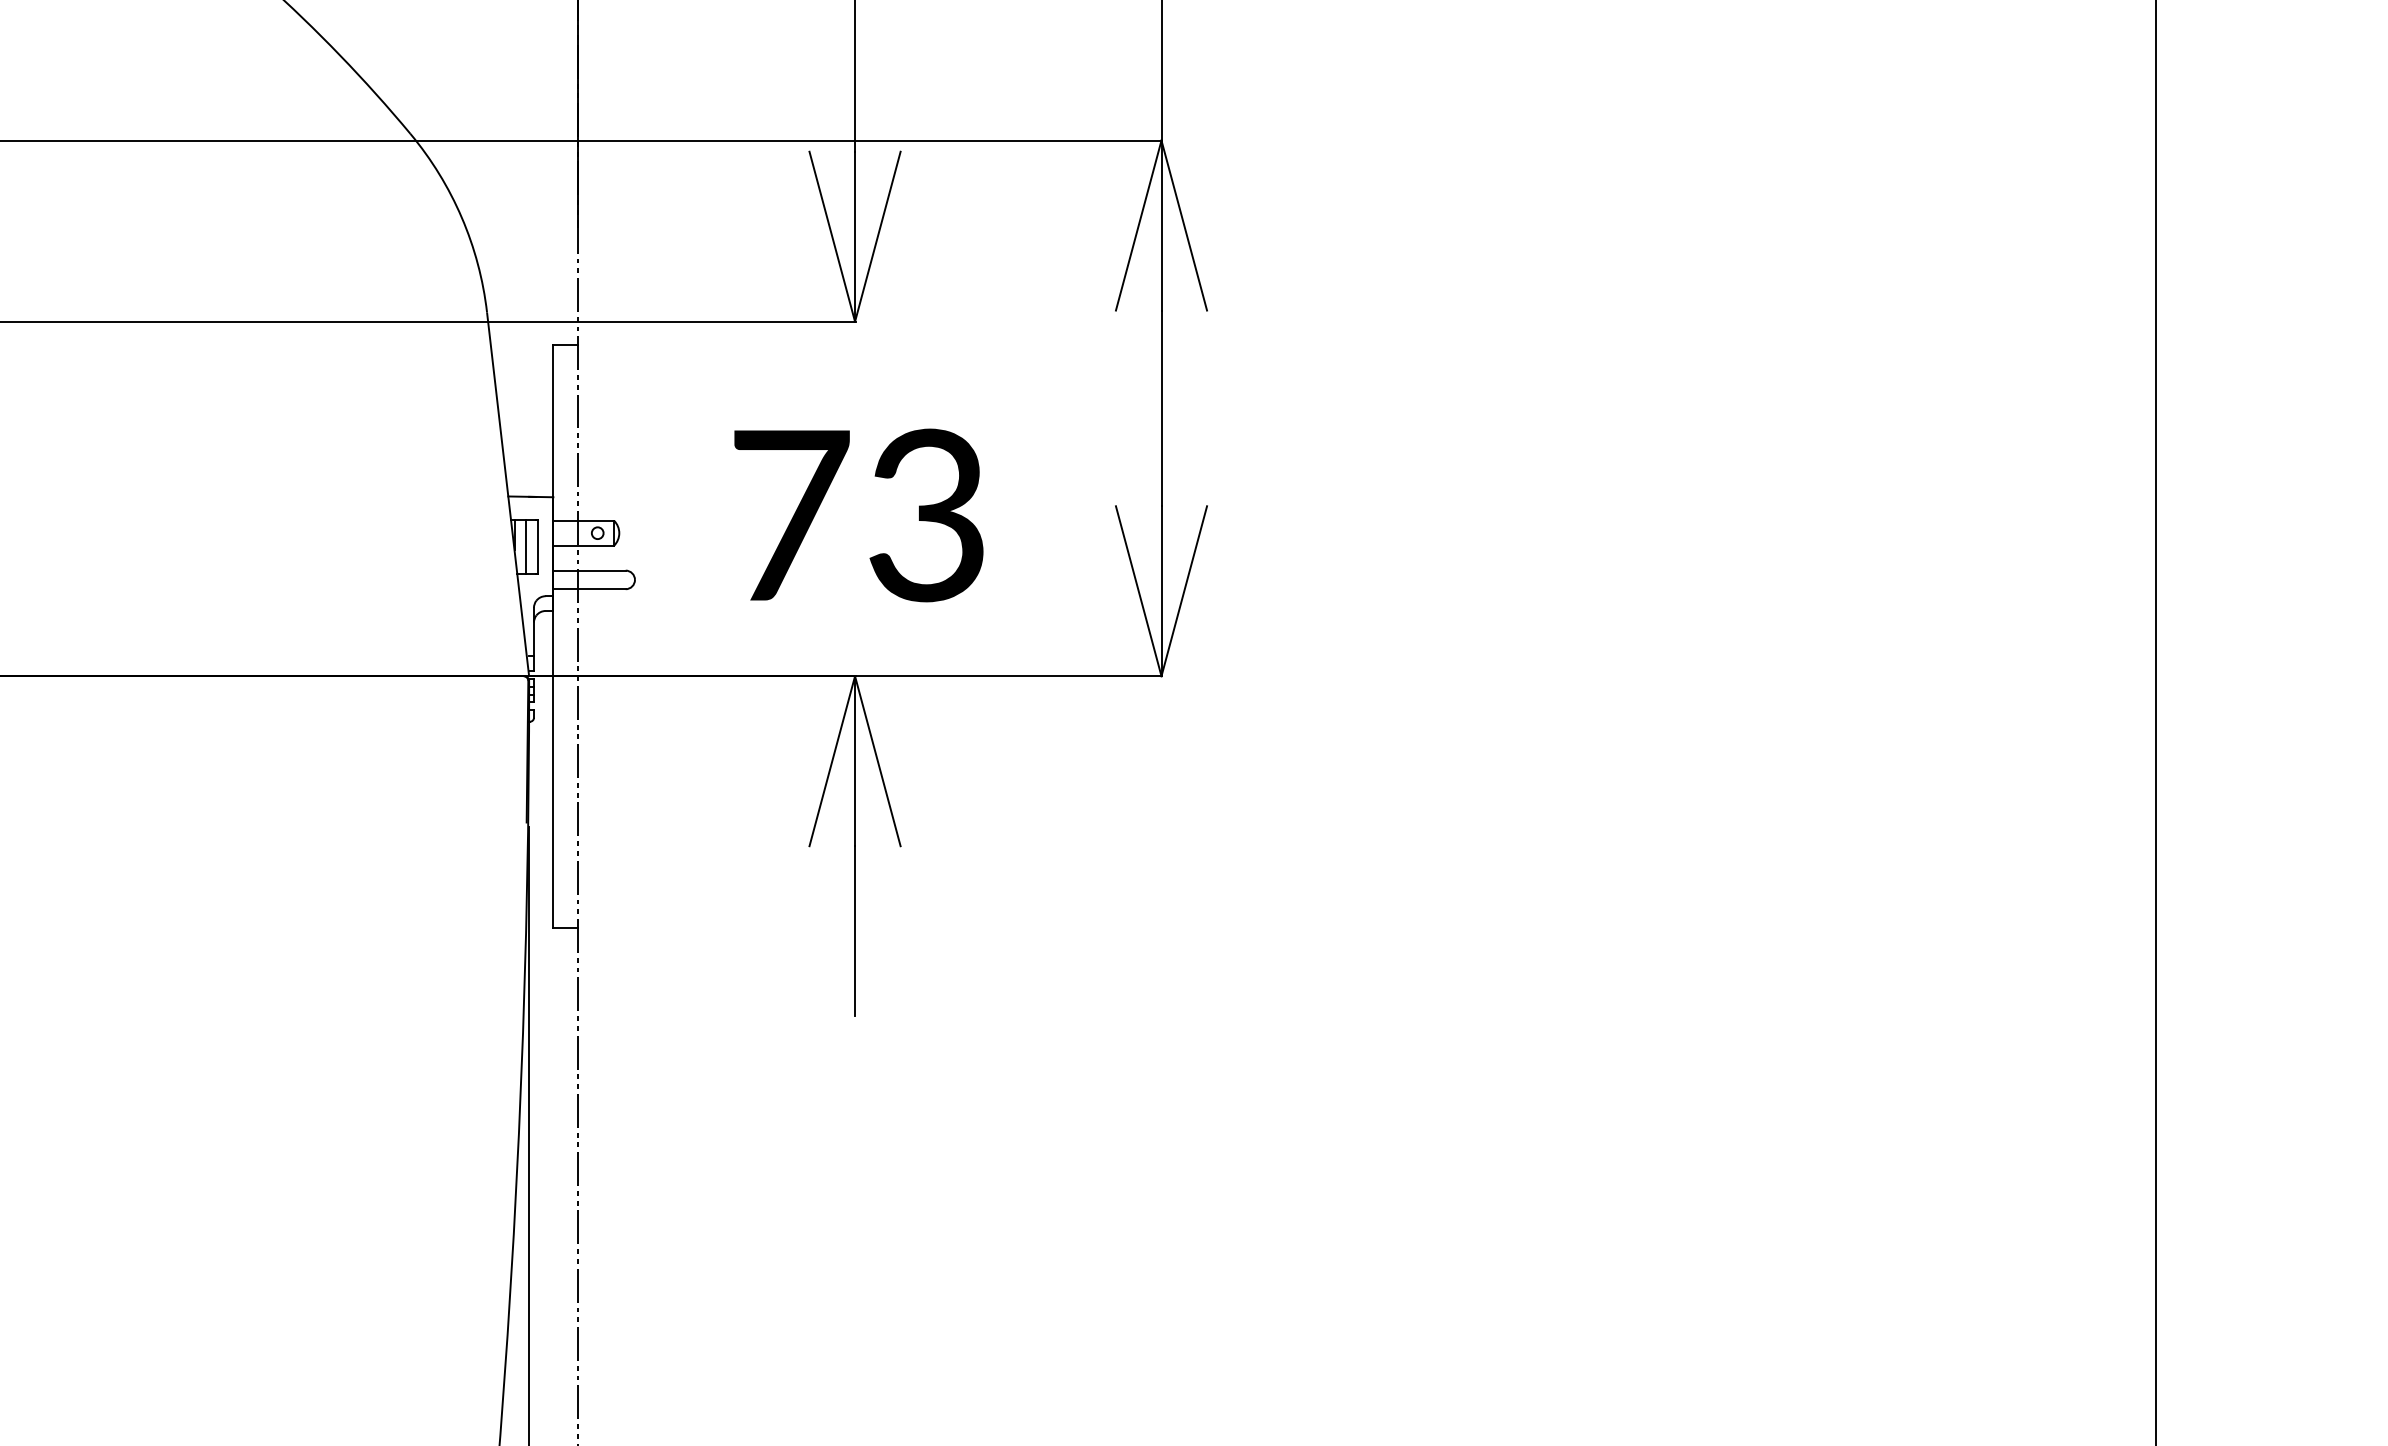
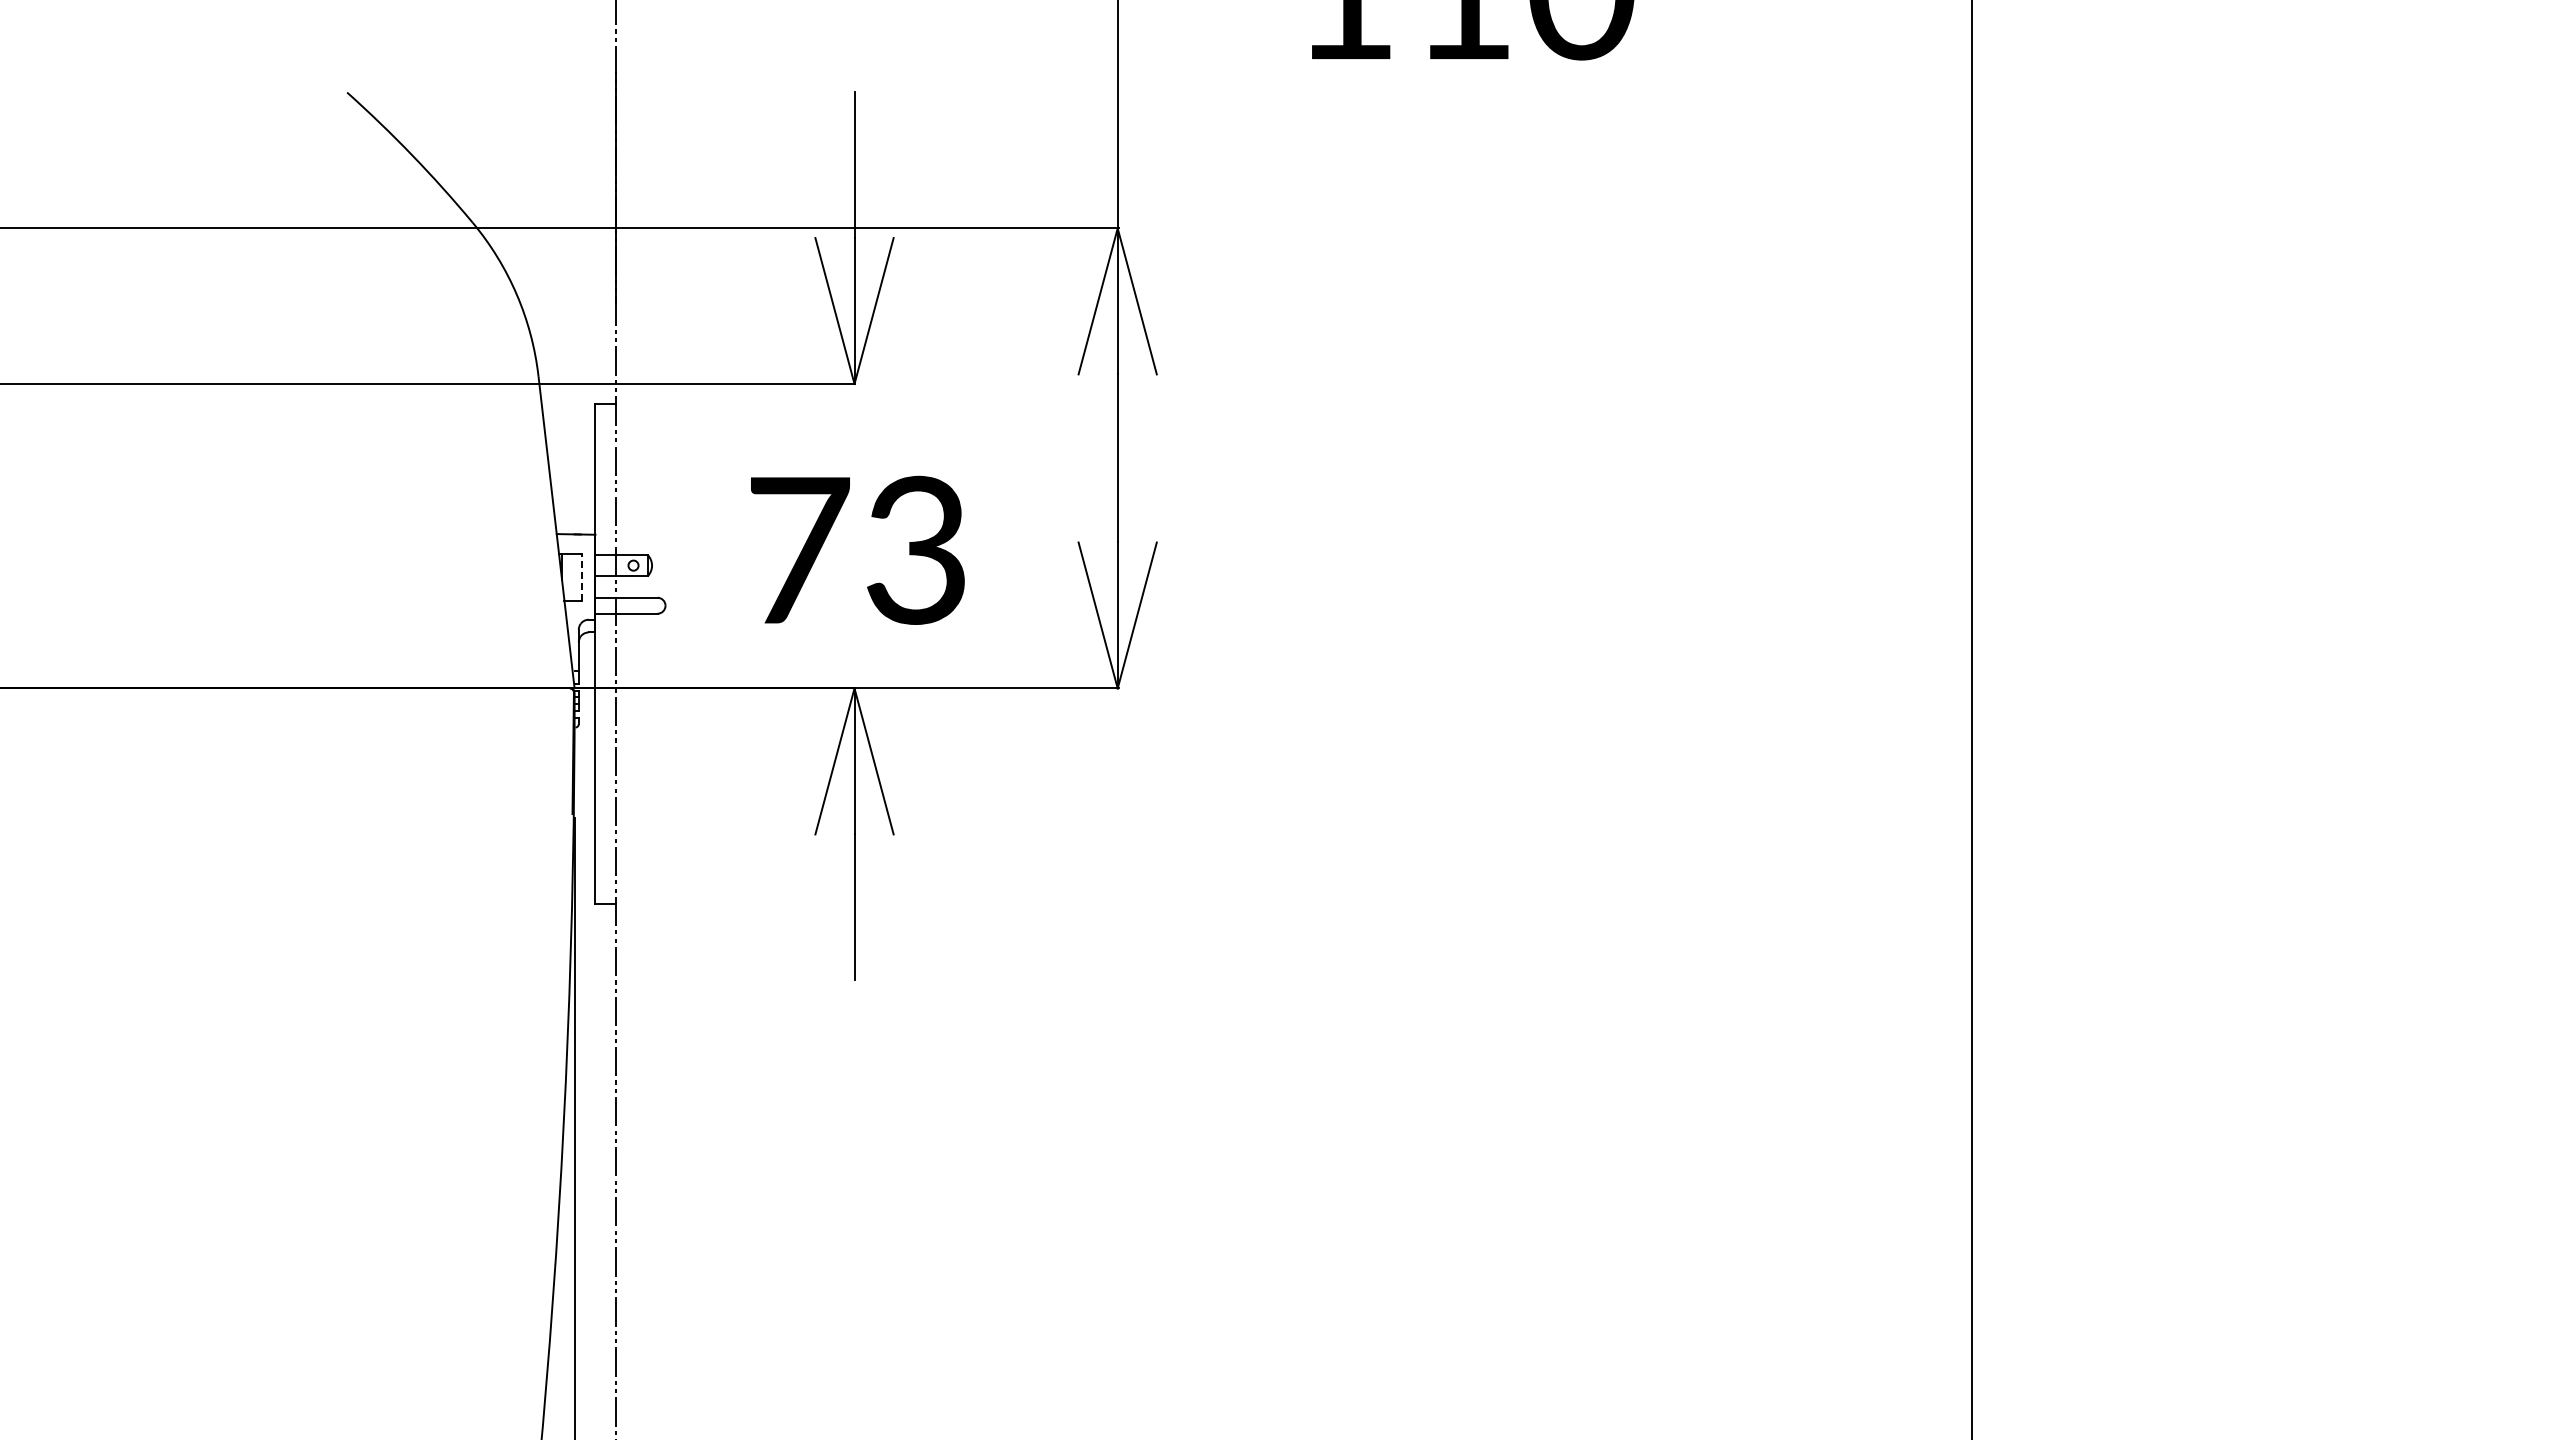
line: (538, 545) -> (582, 576), solid -> dashed
line: (526, 547) -> (572, 577), removed

